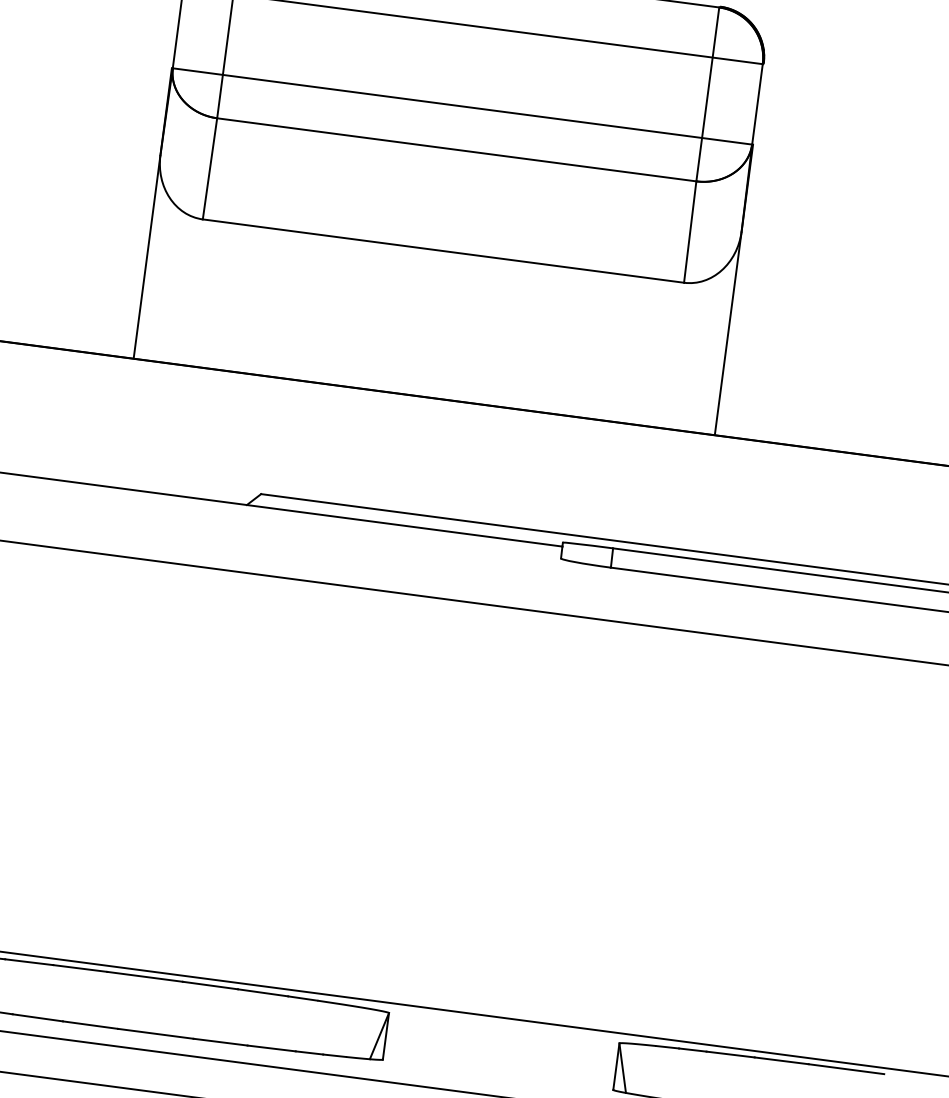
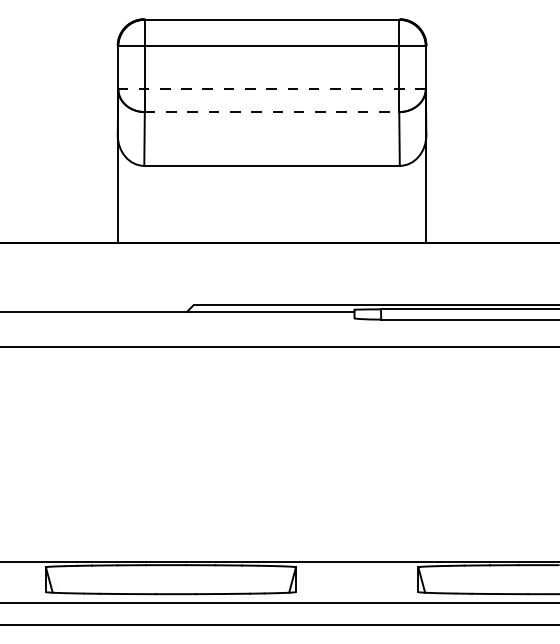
line: (463, 107) -> (272, 89), solid -> dashed
line: (457, 150) -> (272, 112), solid -> dashed

